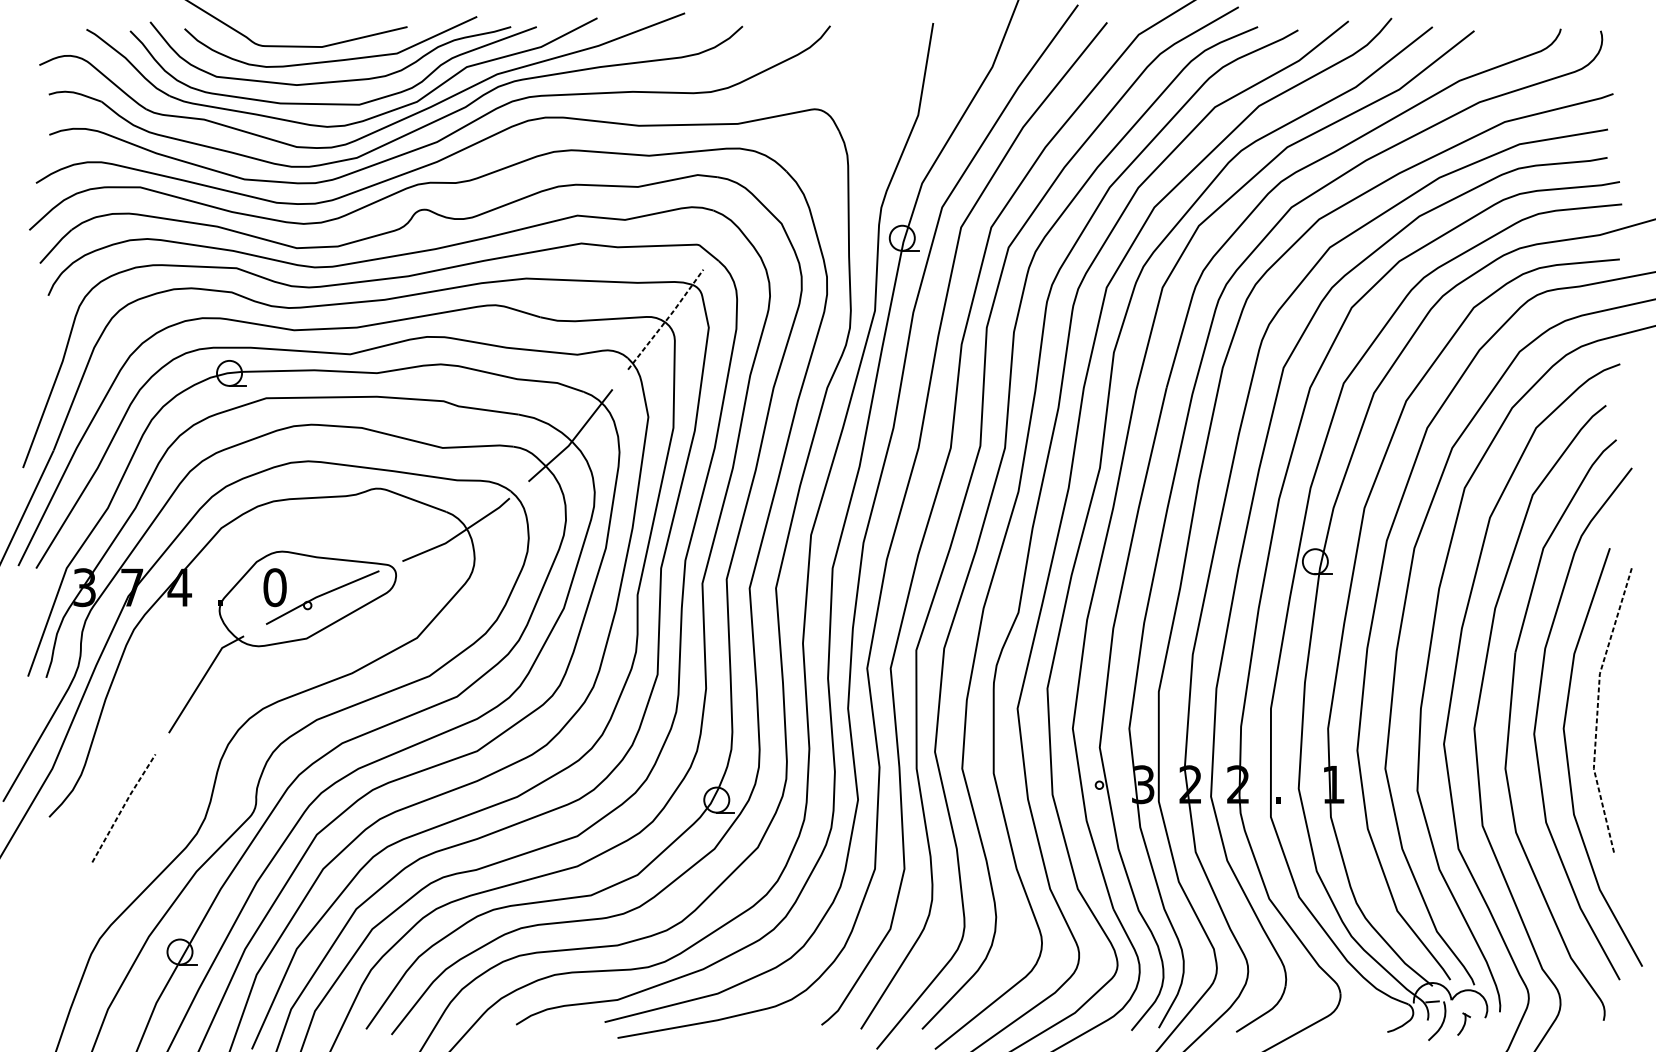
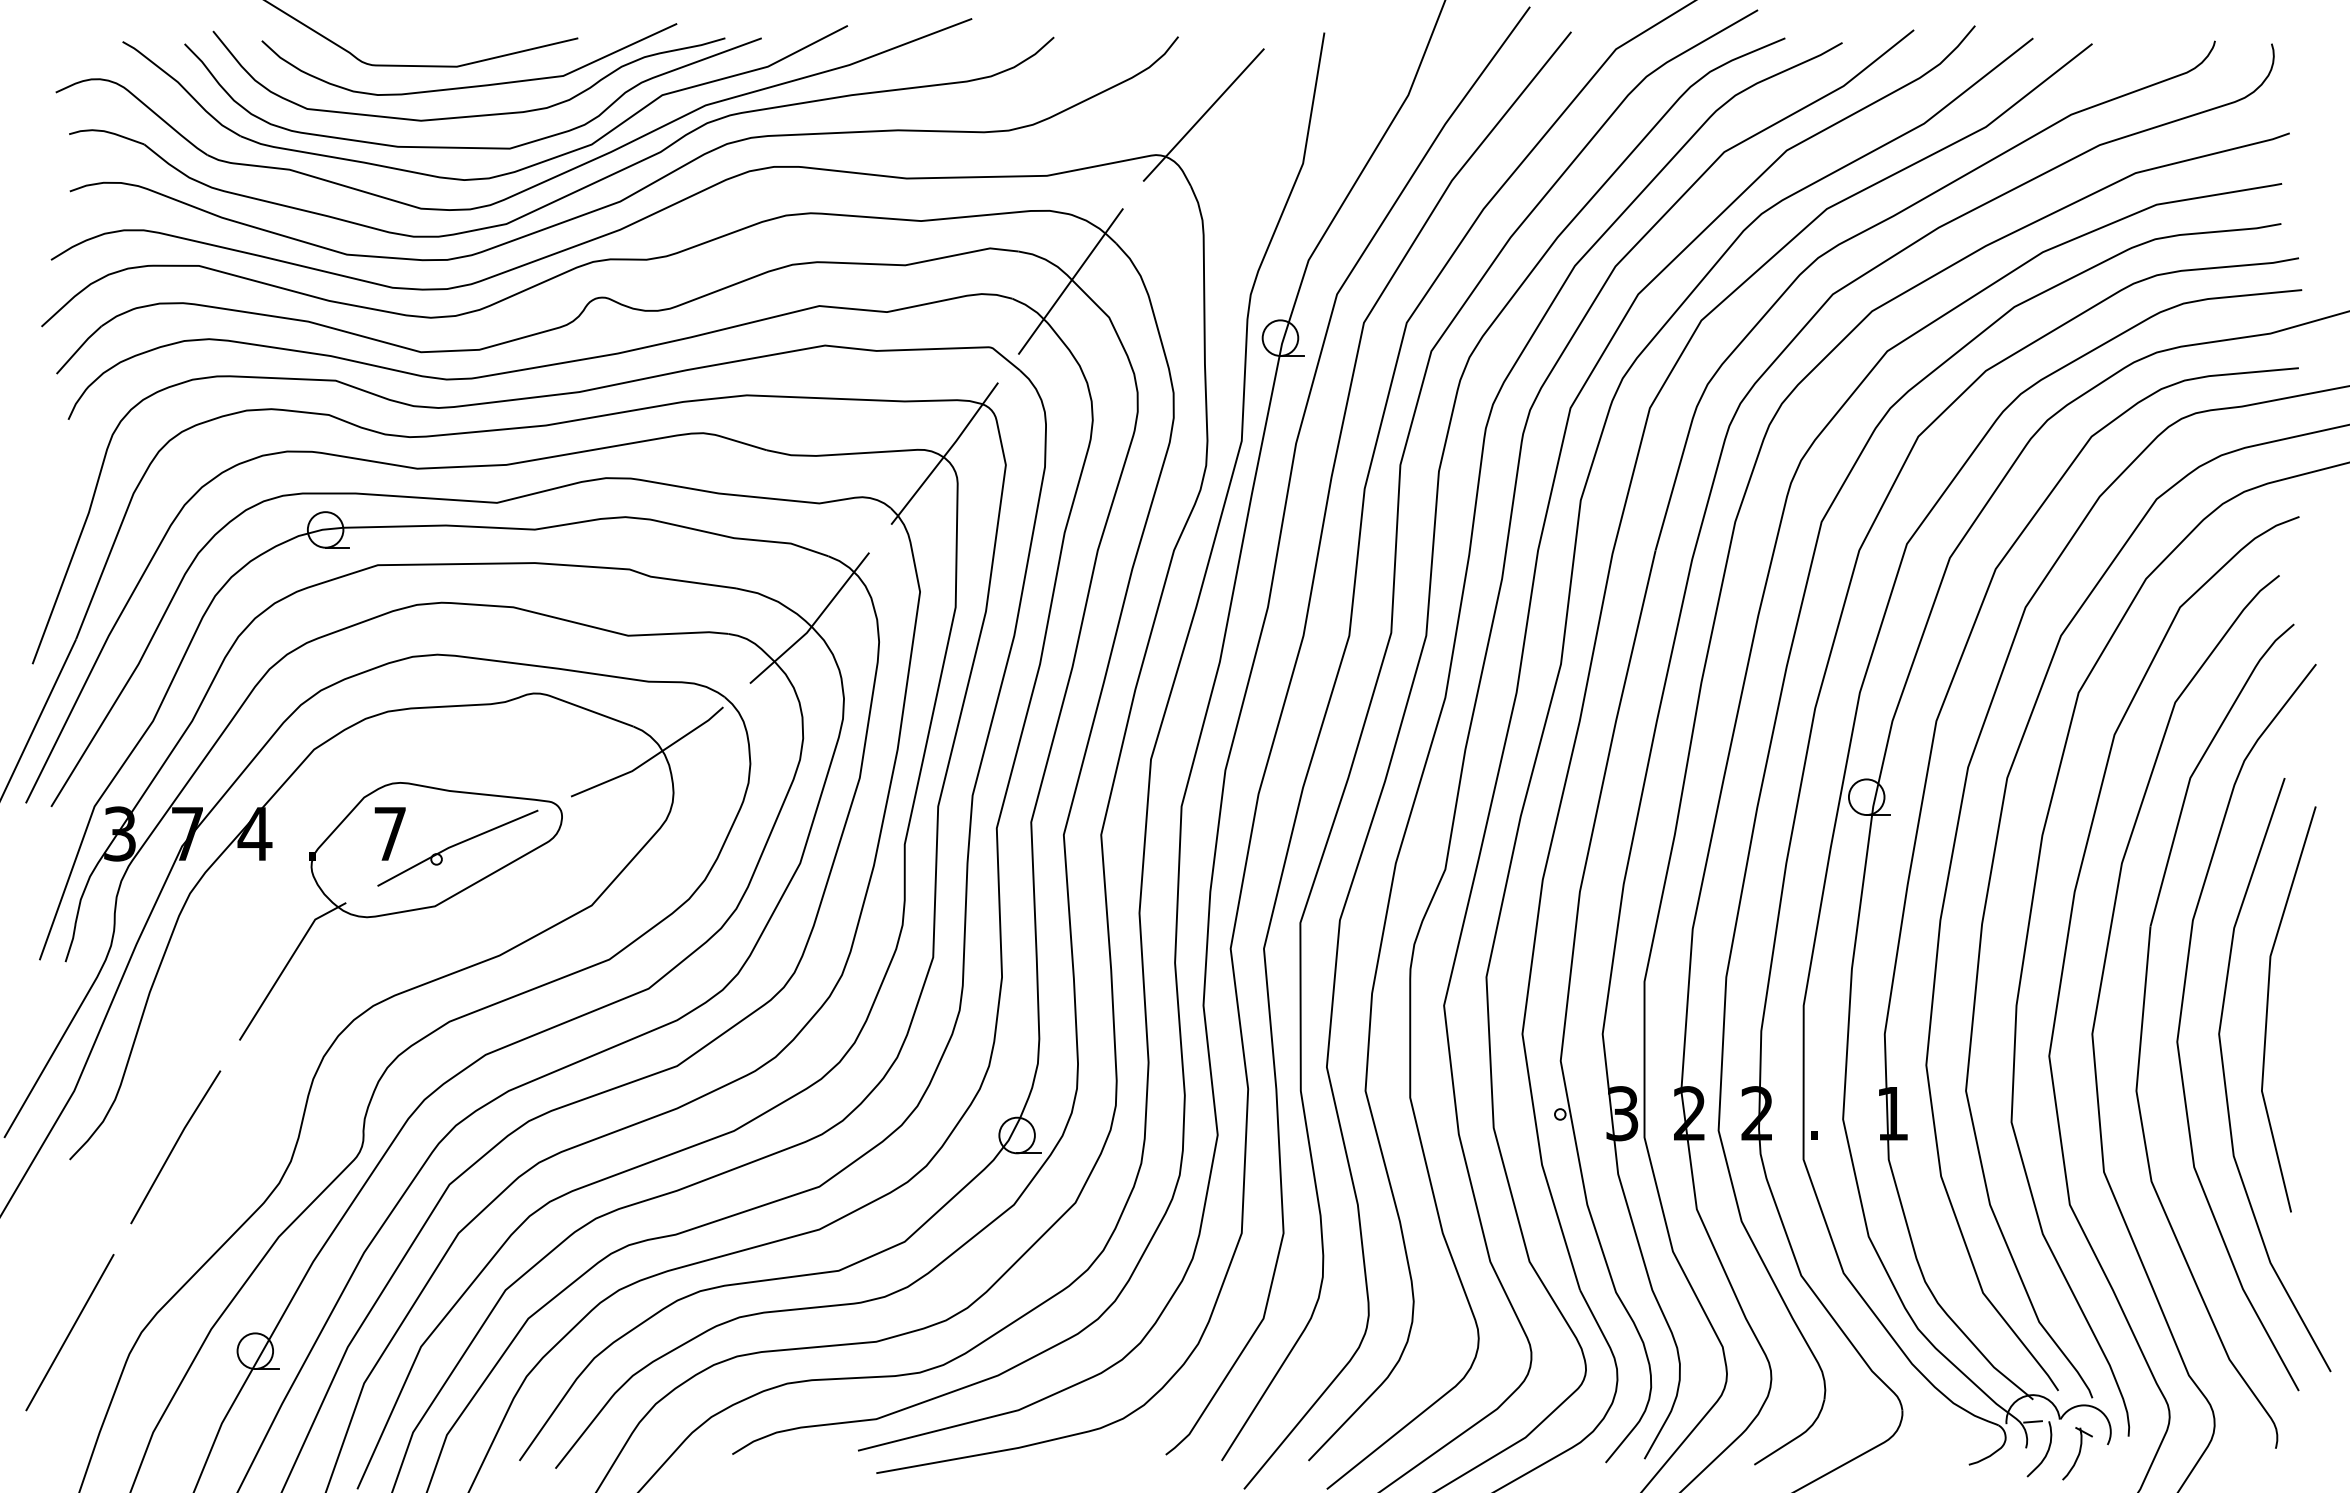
line: (848, 80) -> (1203, 114), added
line: (754, 198) -> (1070, 281), added
line: (666, 319) -> (946, 453), dashed -> solid
text: (274, 587) -> (389, 833), 0 -> 7
line: (1597, 710) -> (2267, 1008), dashed -> solid
line: (123, 807) -> (174, 1145), dashed -> solid
line: (49, 938) -> (69, 1332), added
part: (1463, 1024) -> (2077, 1453), size x1.67

